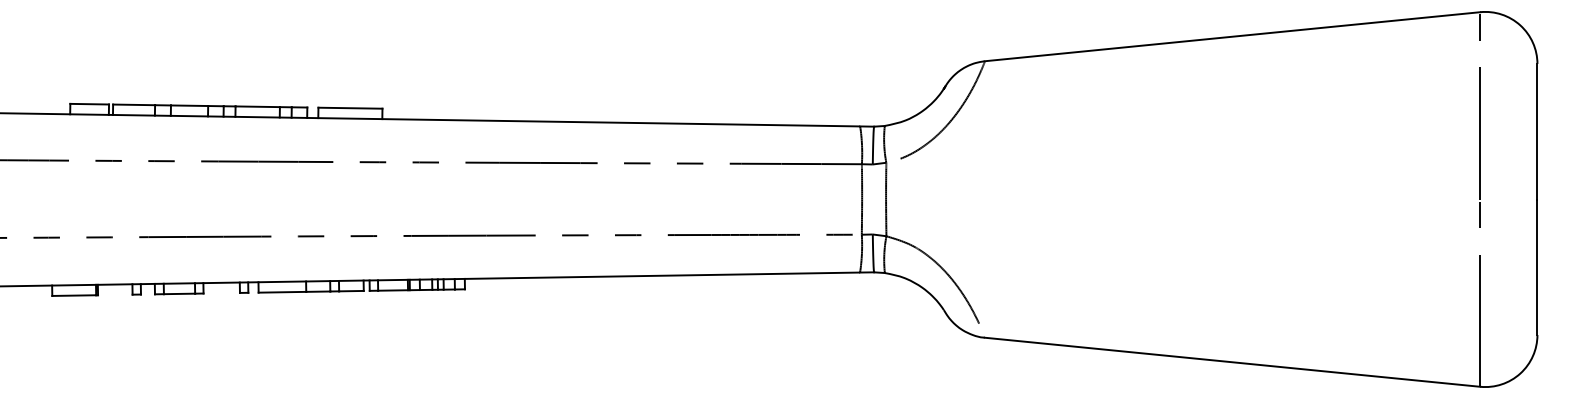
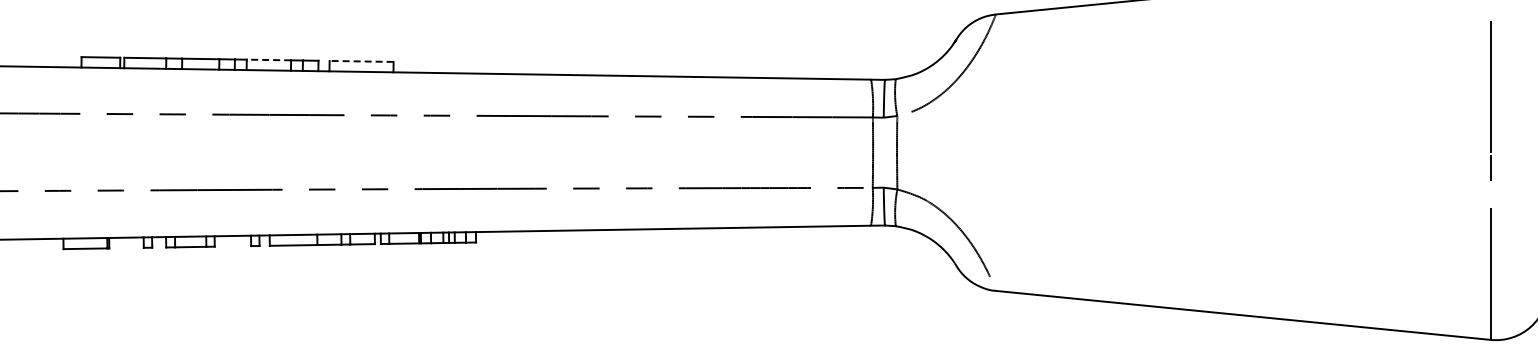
line: (257, 106) -> (268, 59), solid -> dashed
line: (349, 108) -> (360, 61), solid -> dashed

